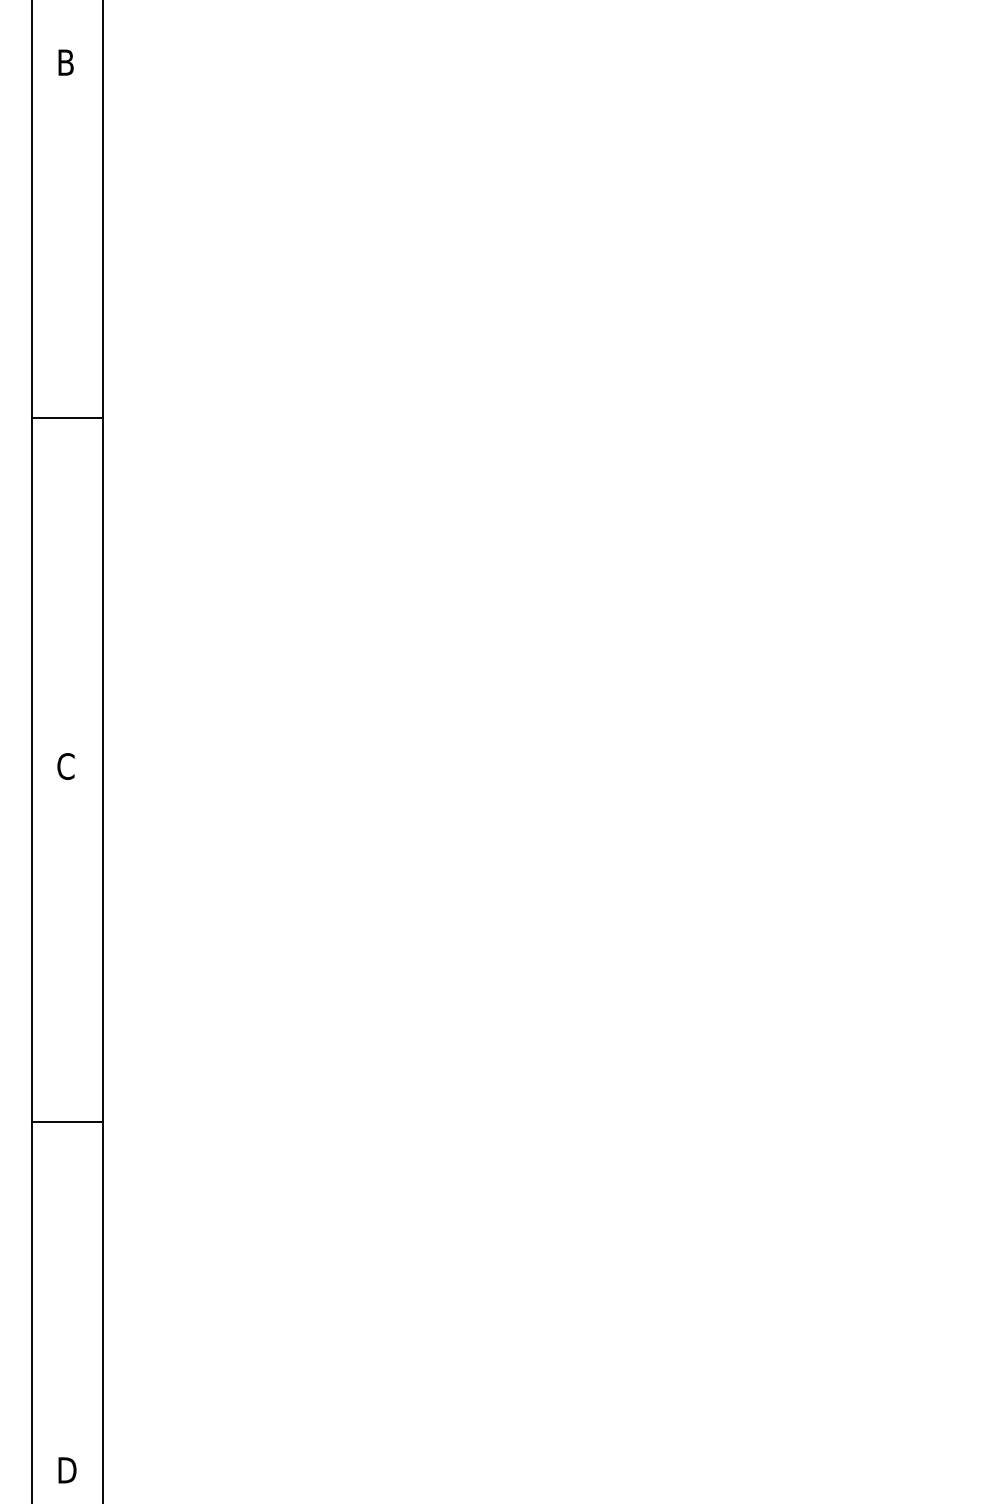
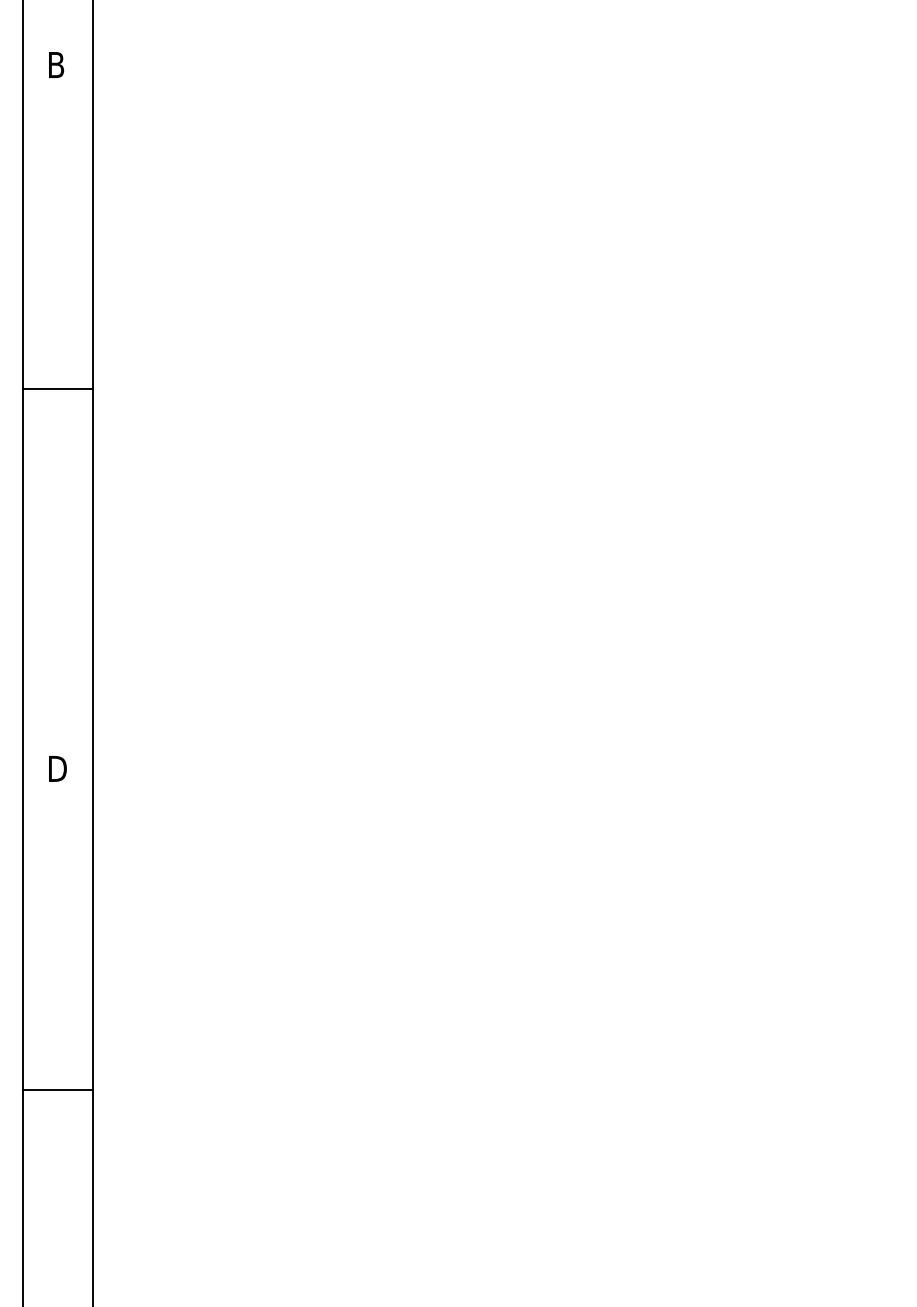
line: (67, 417) -> (57, 388), moved
text: (66, 766) -> (56, 768), C -> D
line: (67, 1121) -> (57, 1089), moved

